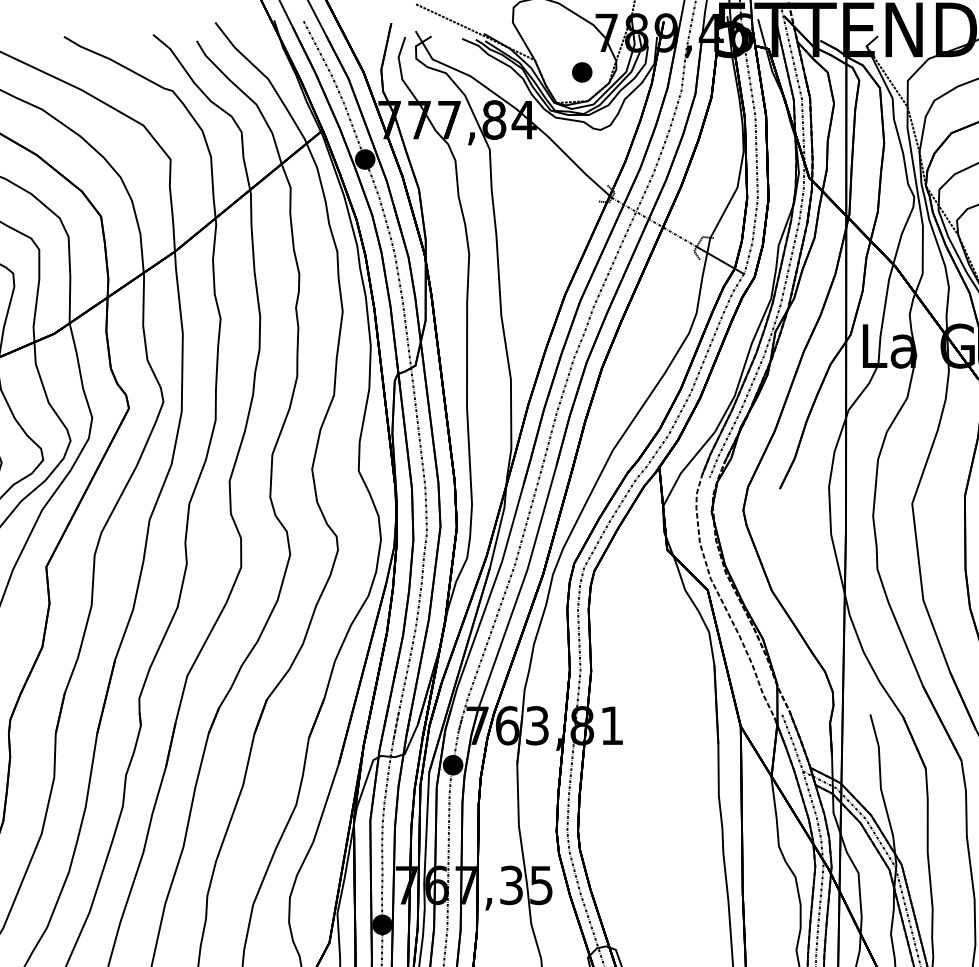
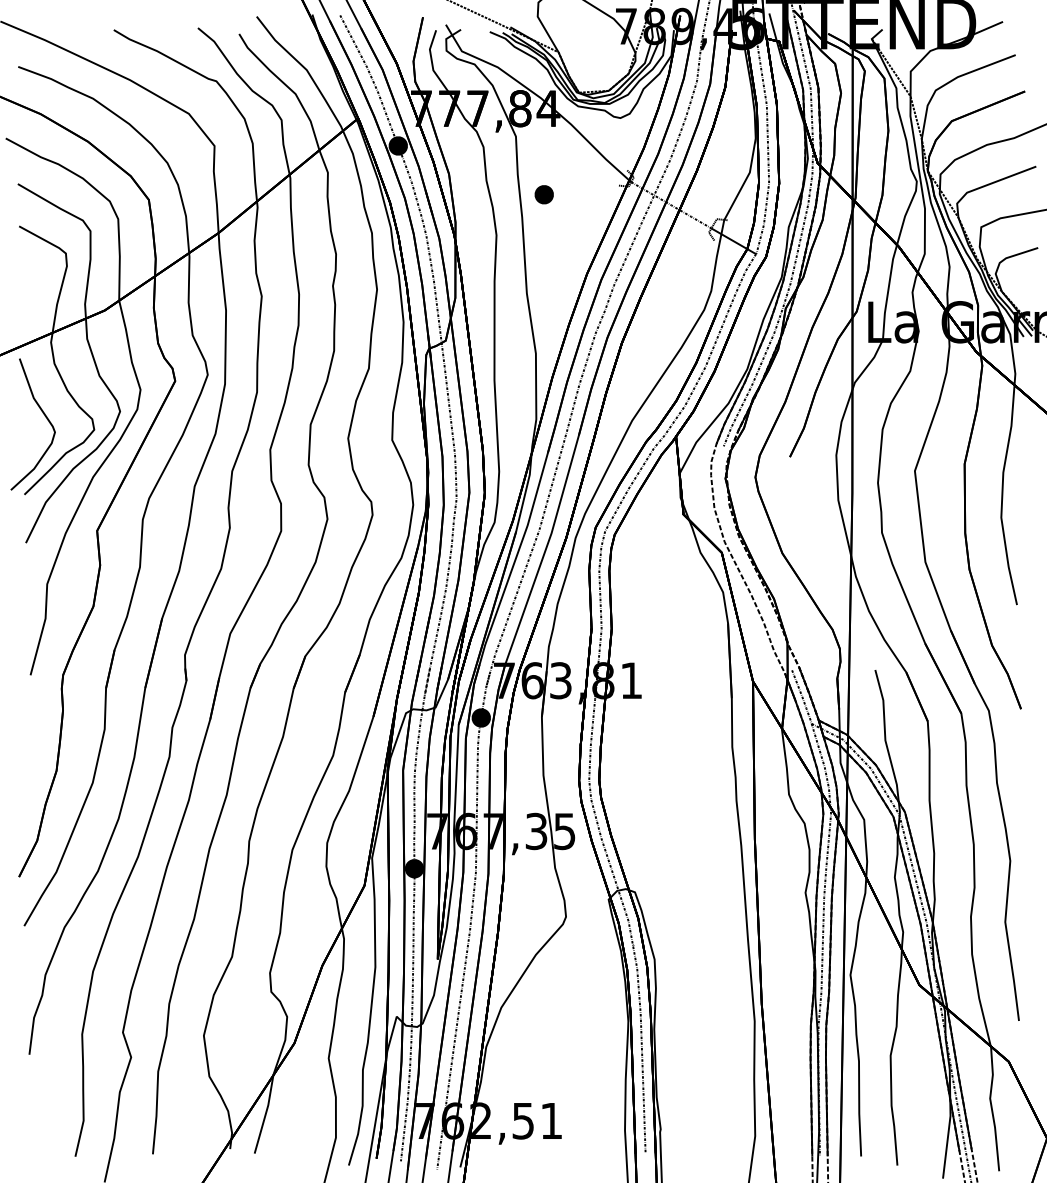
part: (581, 72) -> (543, 194), moved

